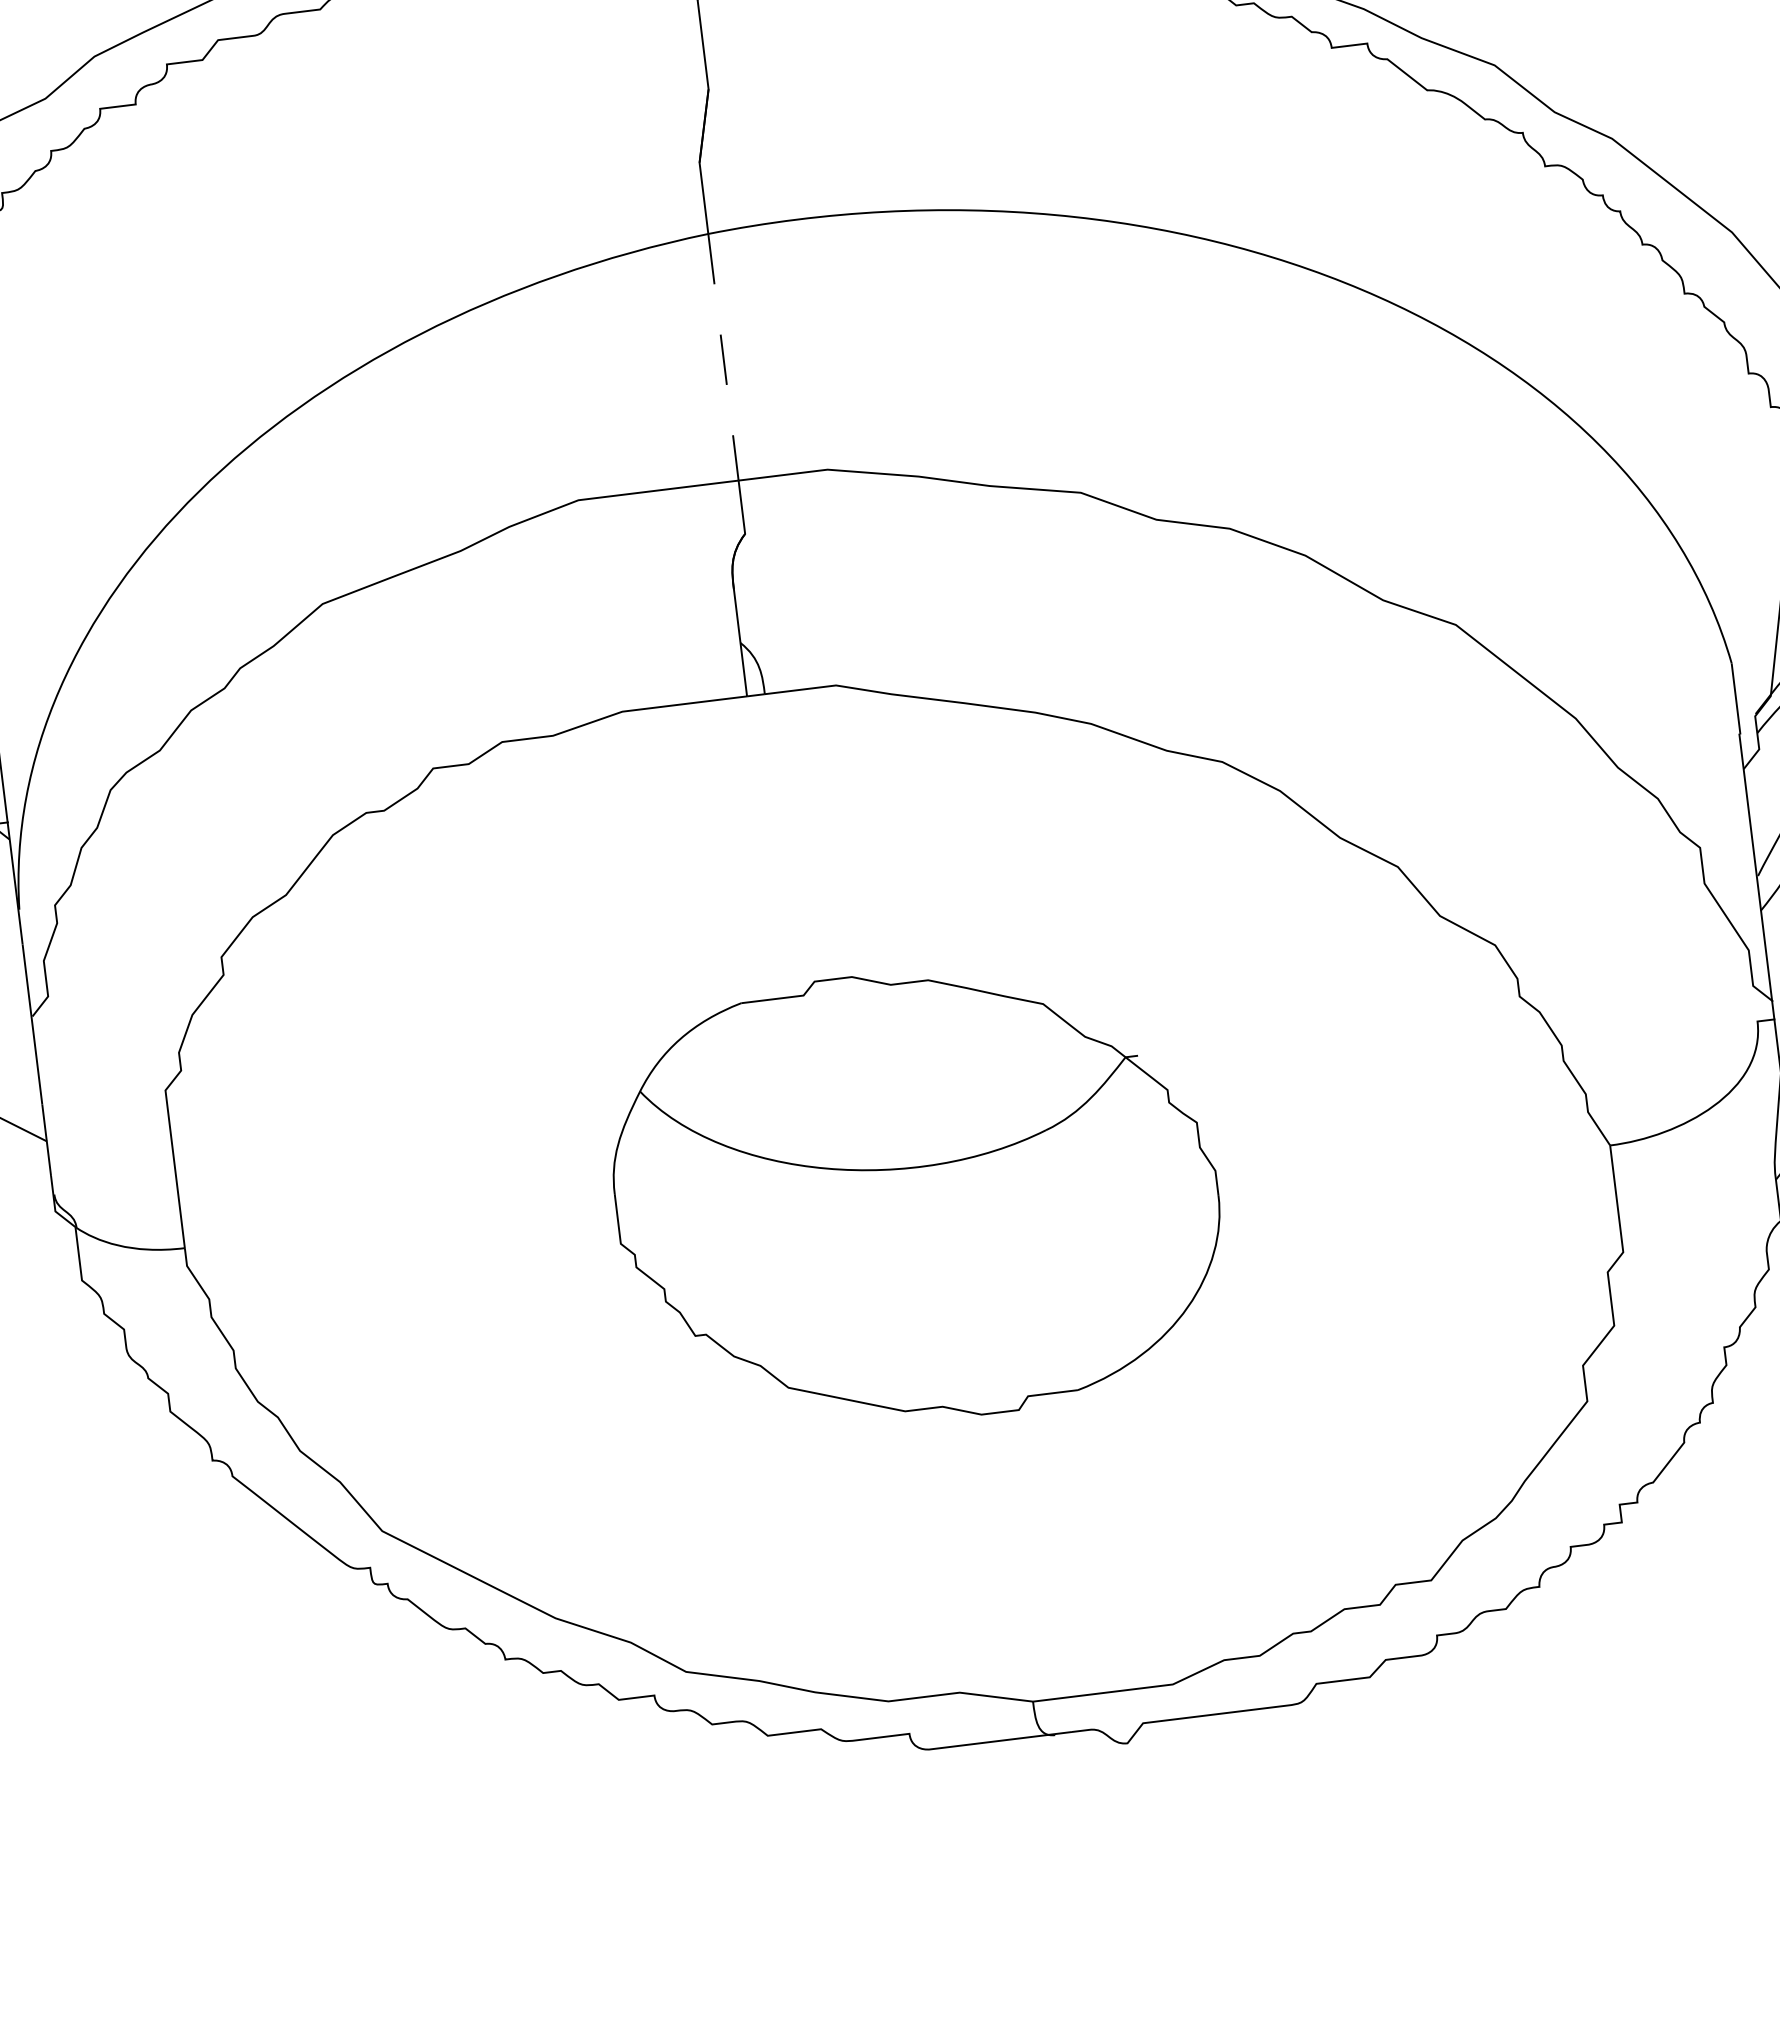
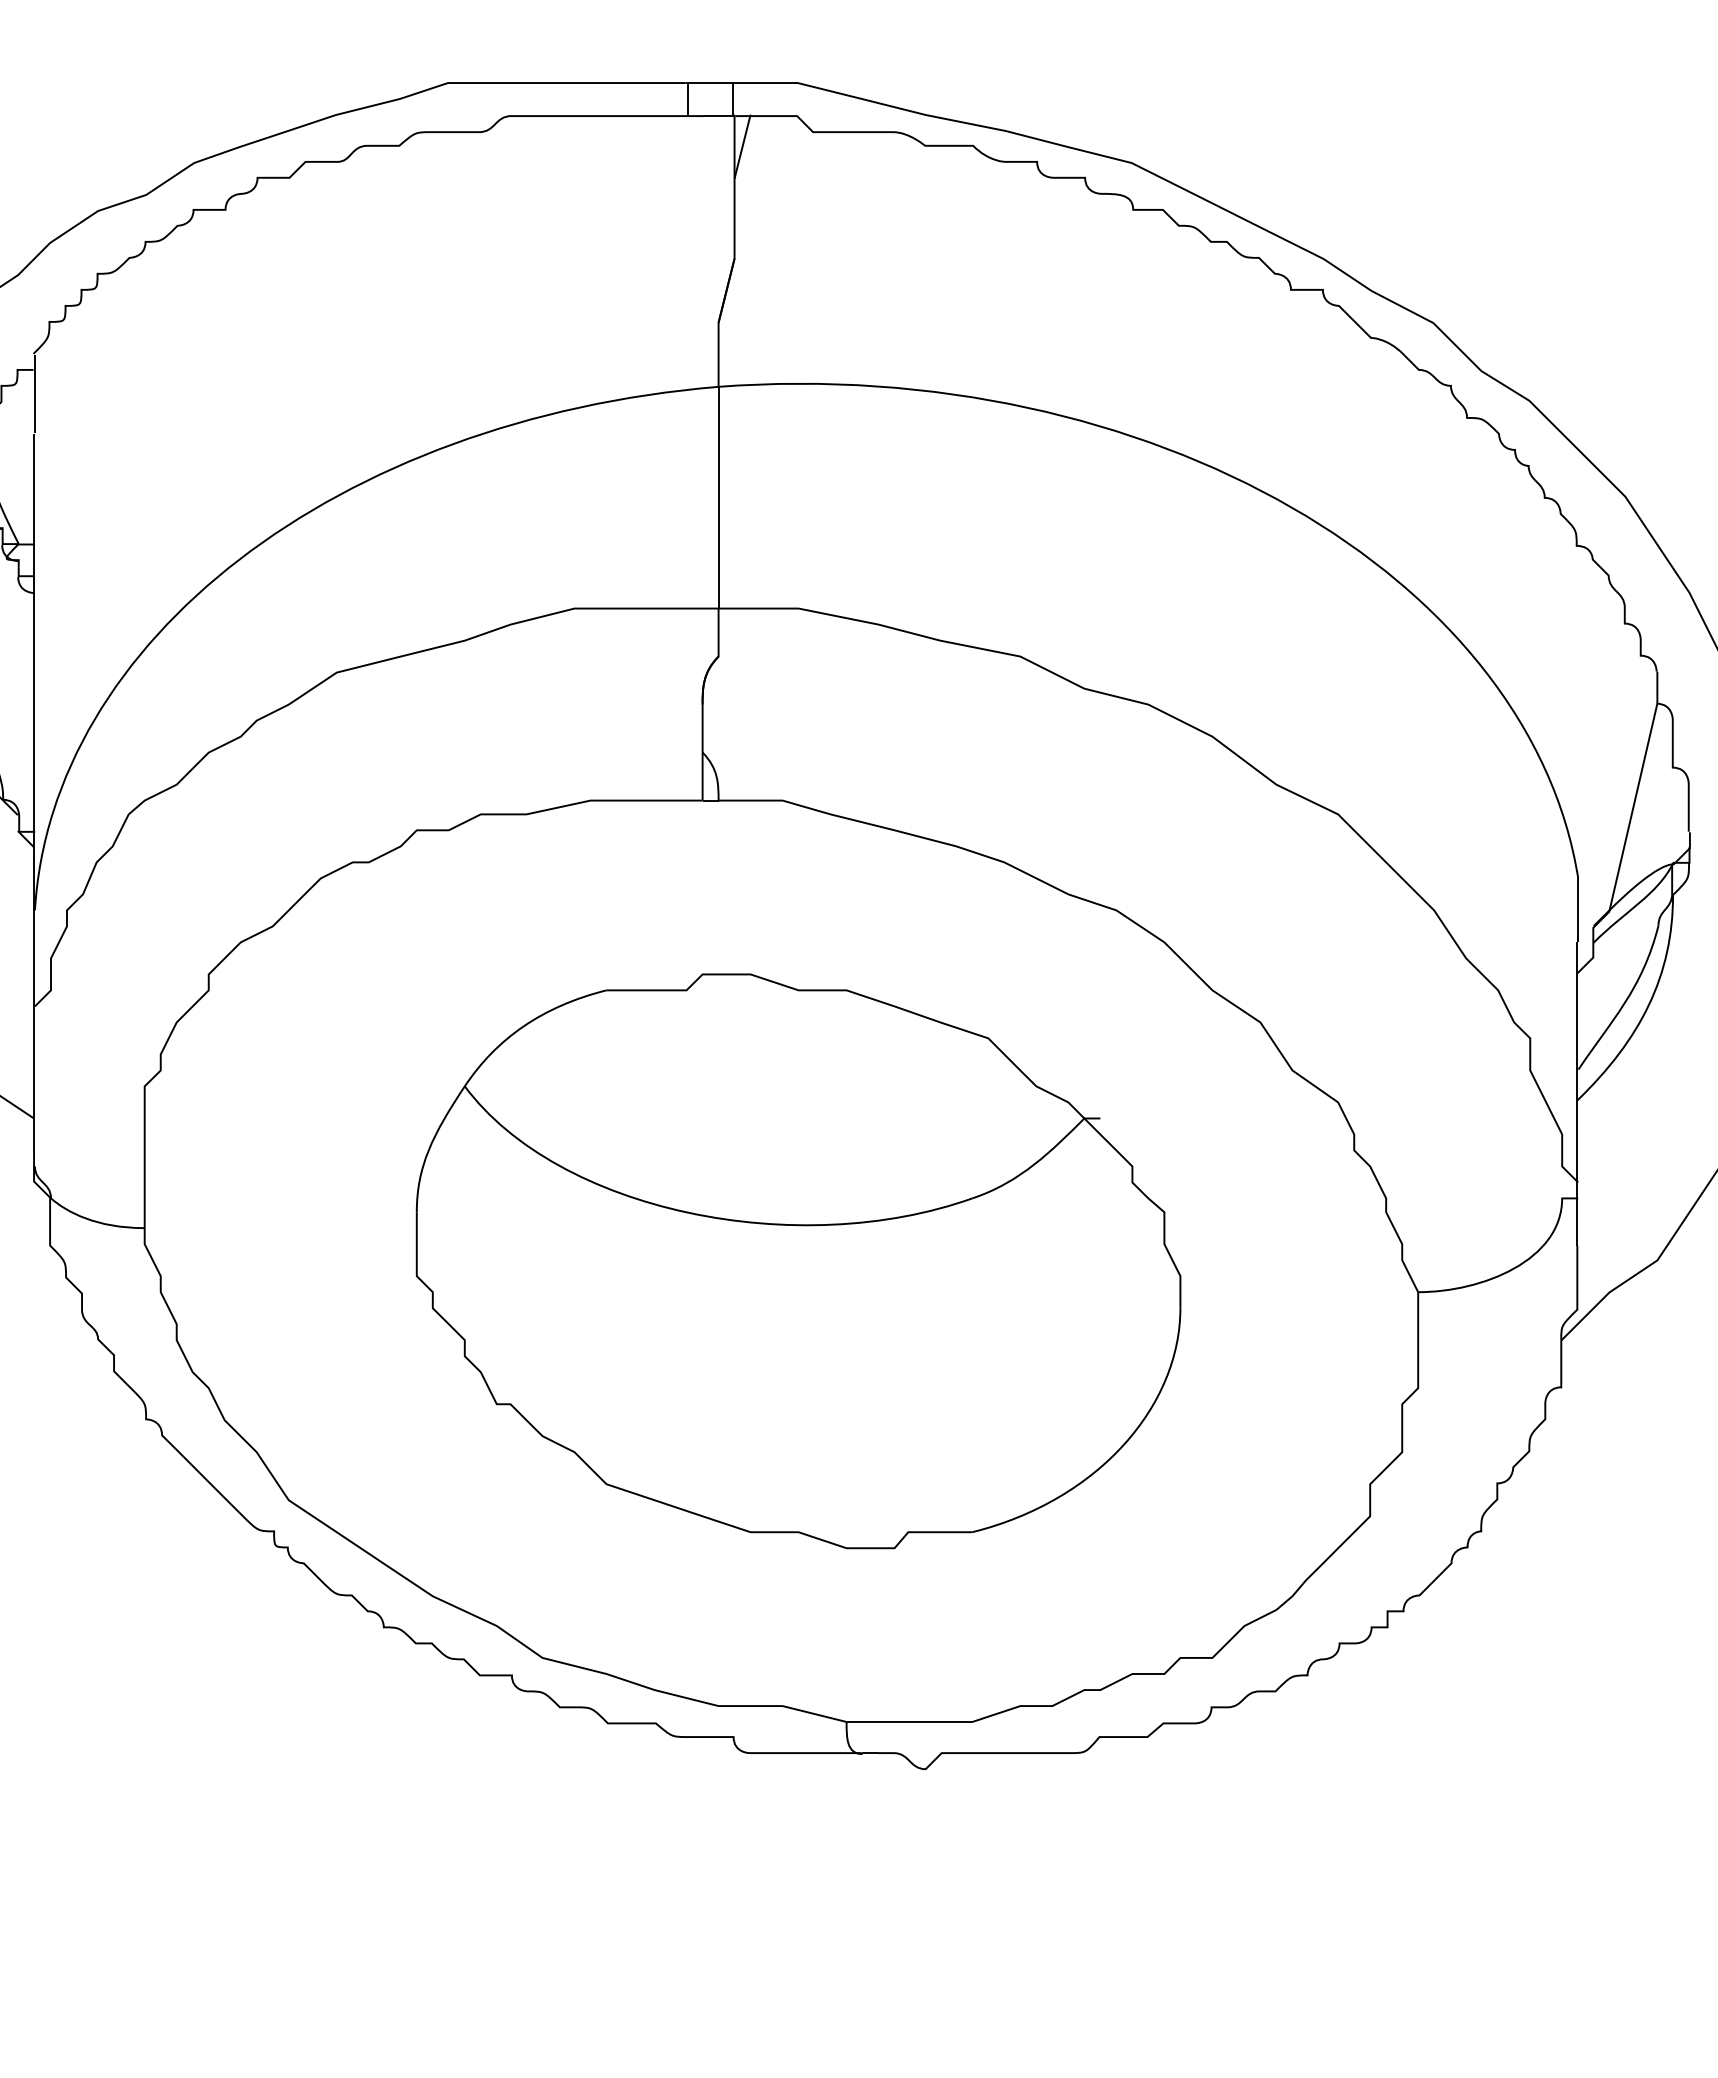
line: (723, 357) -> (718, 497), dashed -> solid
part: (916, 1195) -> (798, 1261), size x1.43

